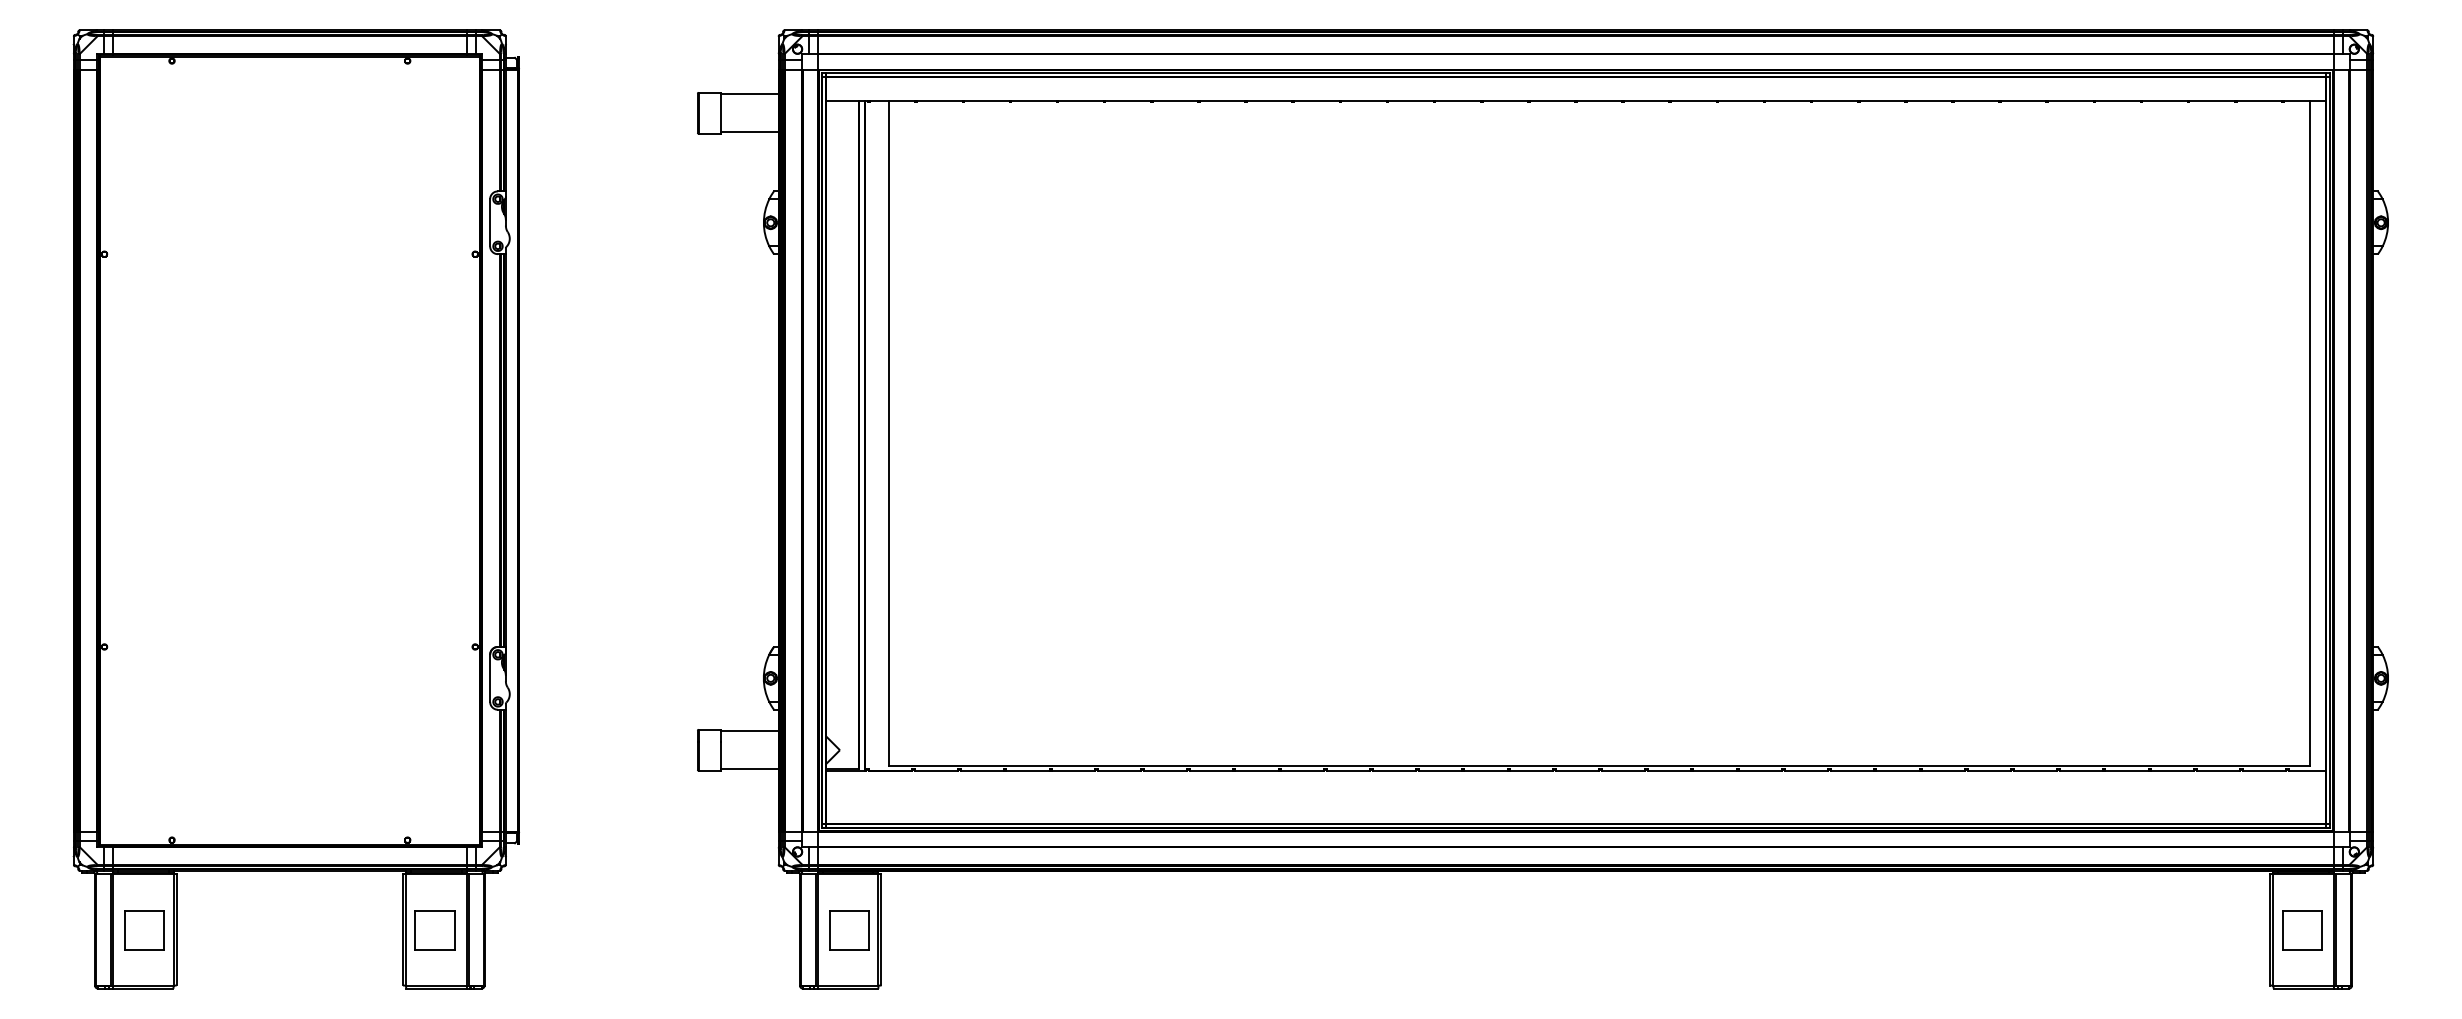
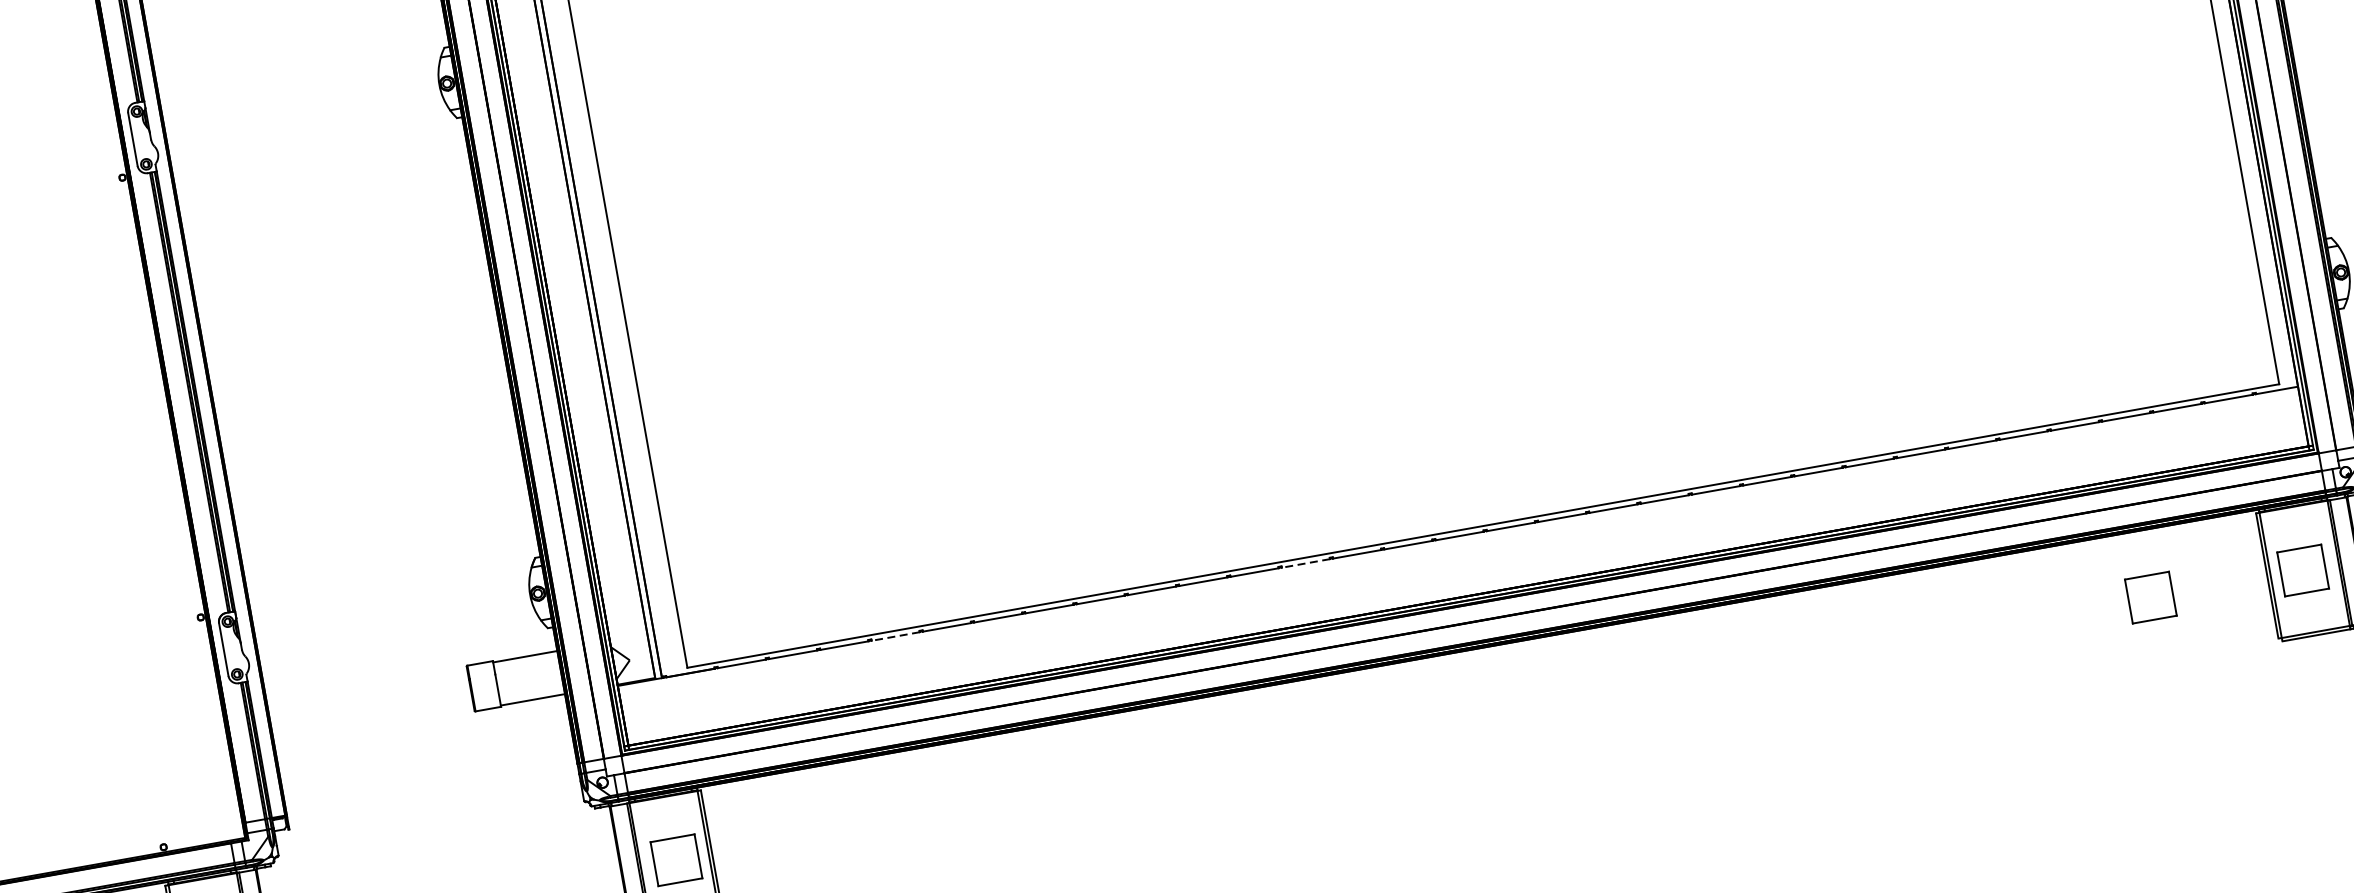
line: (1073, 770) -> (895, 636), solid -> dashed
line: (1440, 770) -> (1306, 563), solid -> dashed
part: (2166, 930) -> (2151, 597), added

